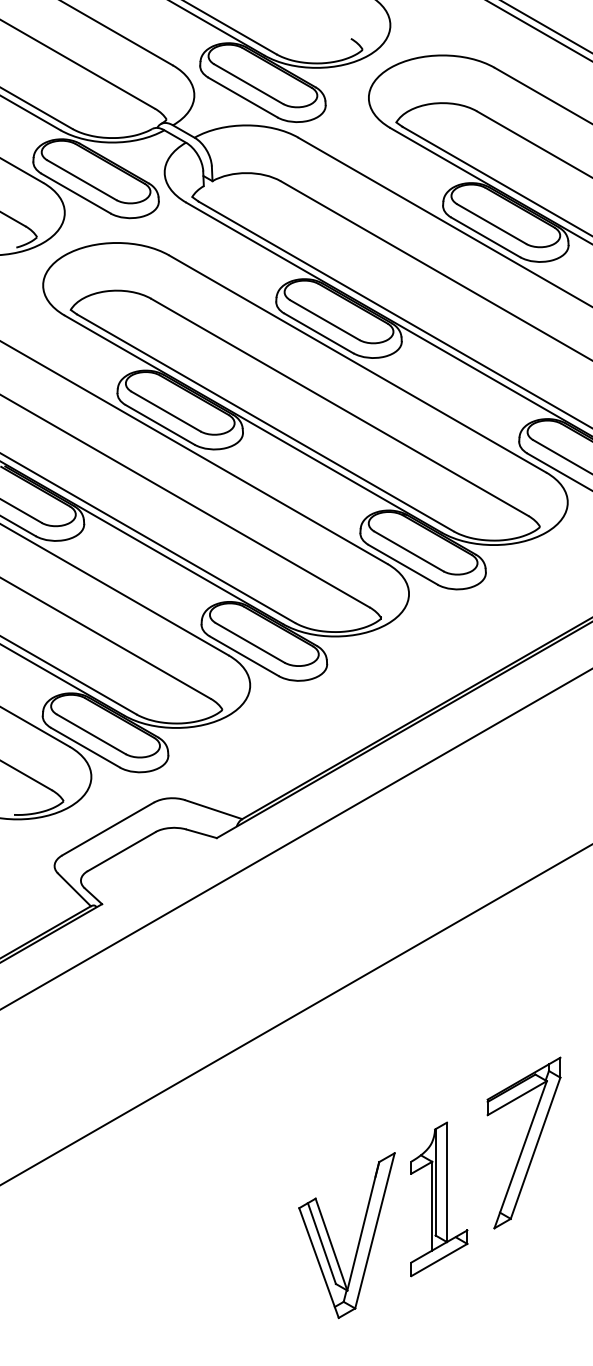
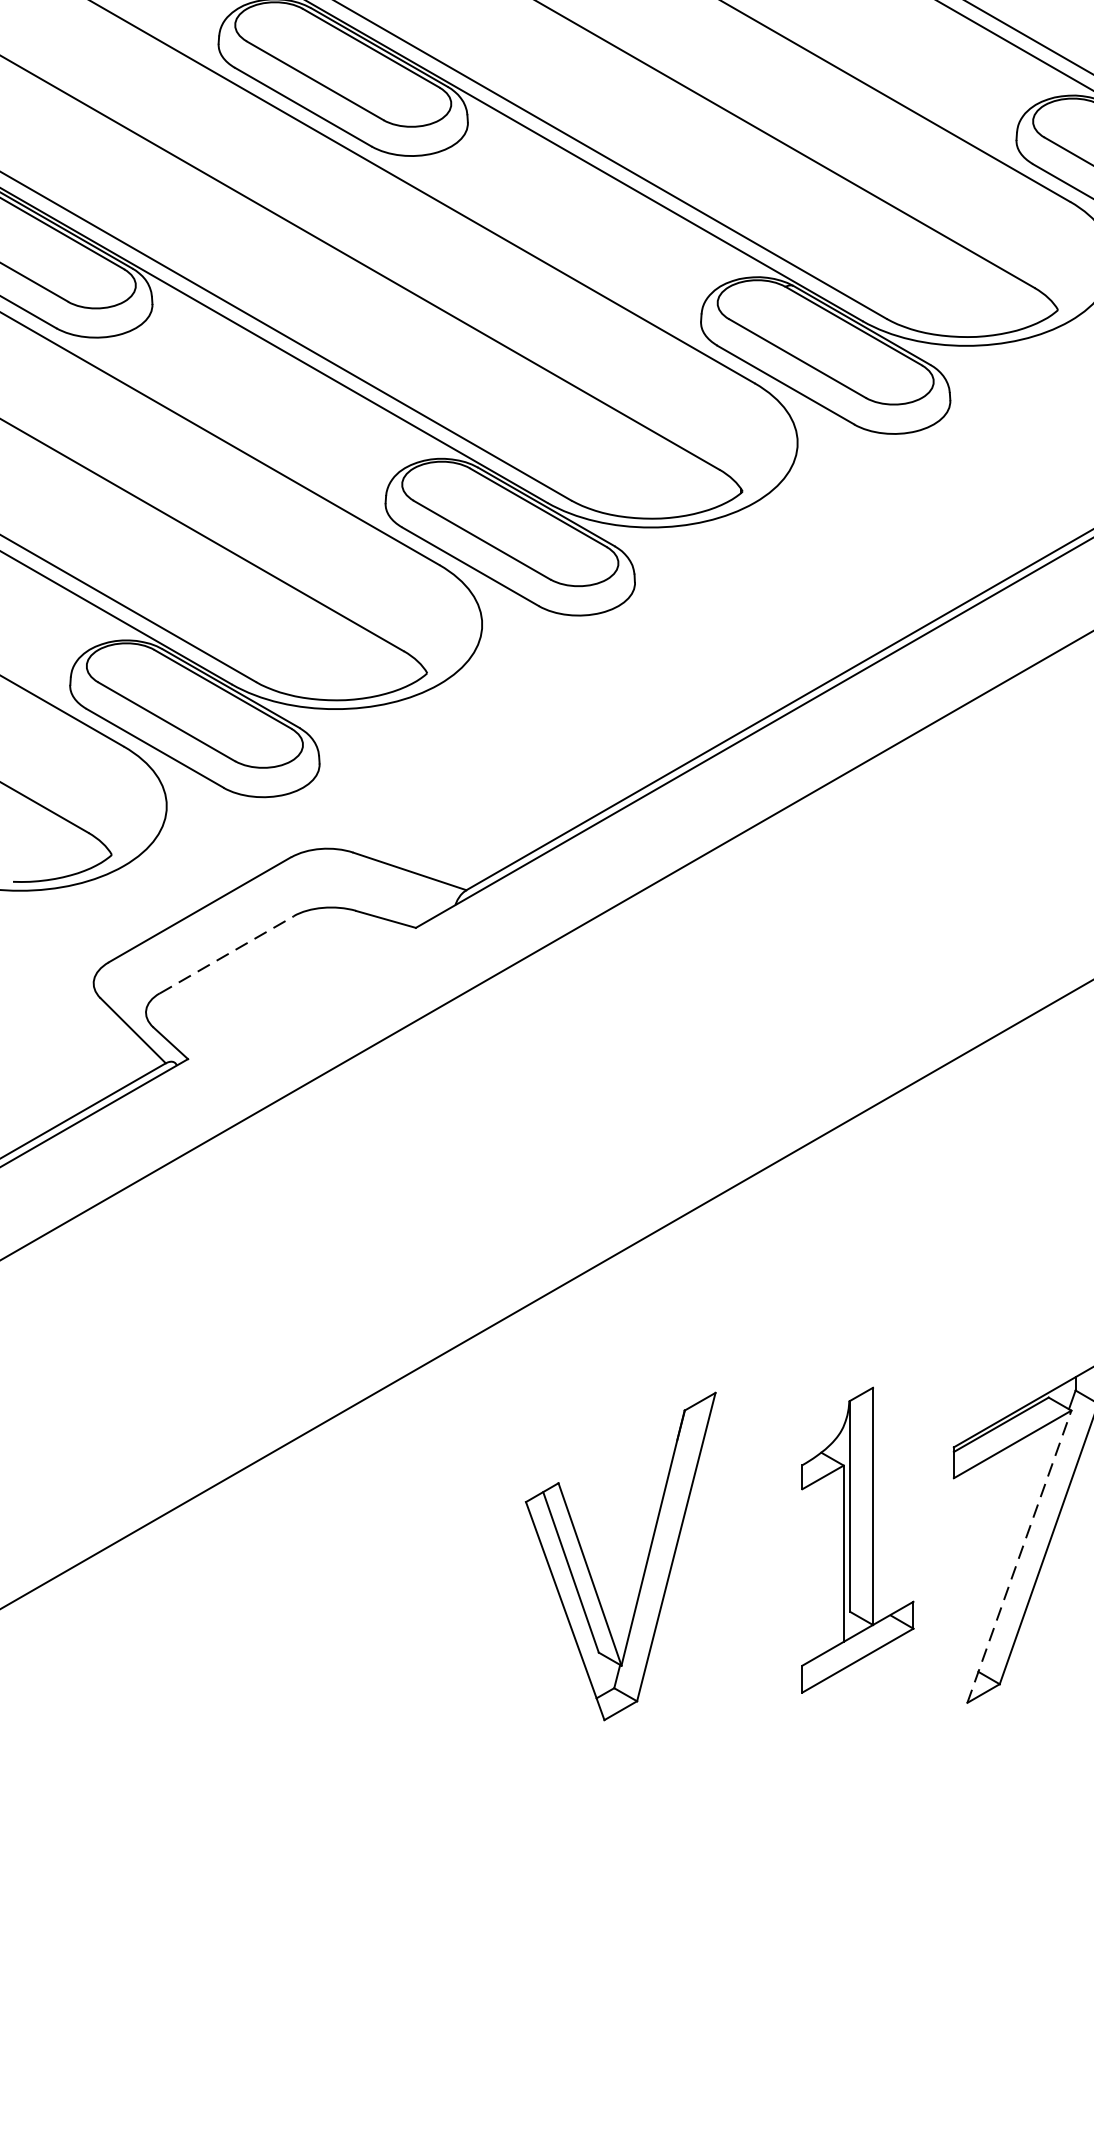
line: (121, 851) -> (226, 954), solid -> dashed
line: (520, 1154) -> (1019, 1556), solid -> dashed
part: (439, 1199) -> (858, 1540), moved
part: (358, 1240) -> (643, 1566), moved

